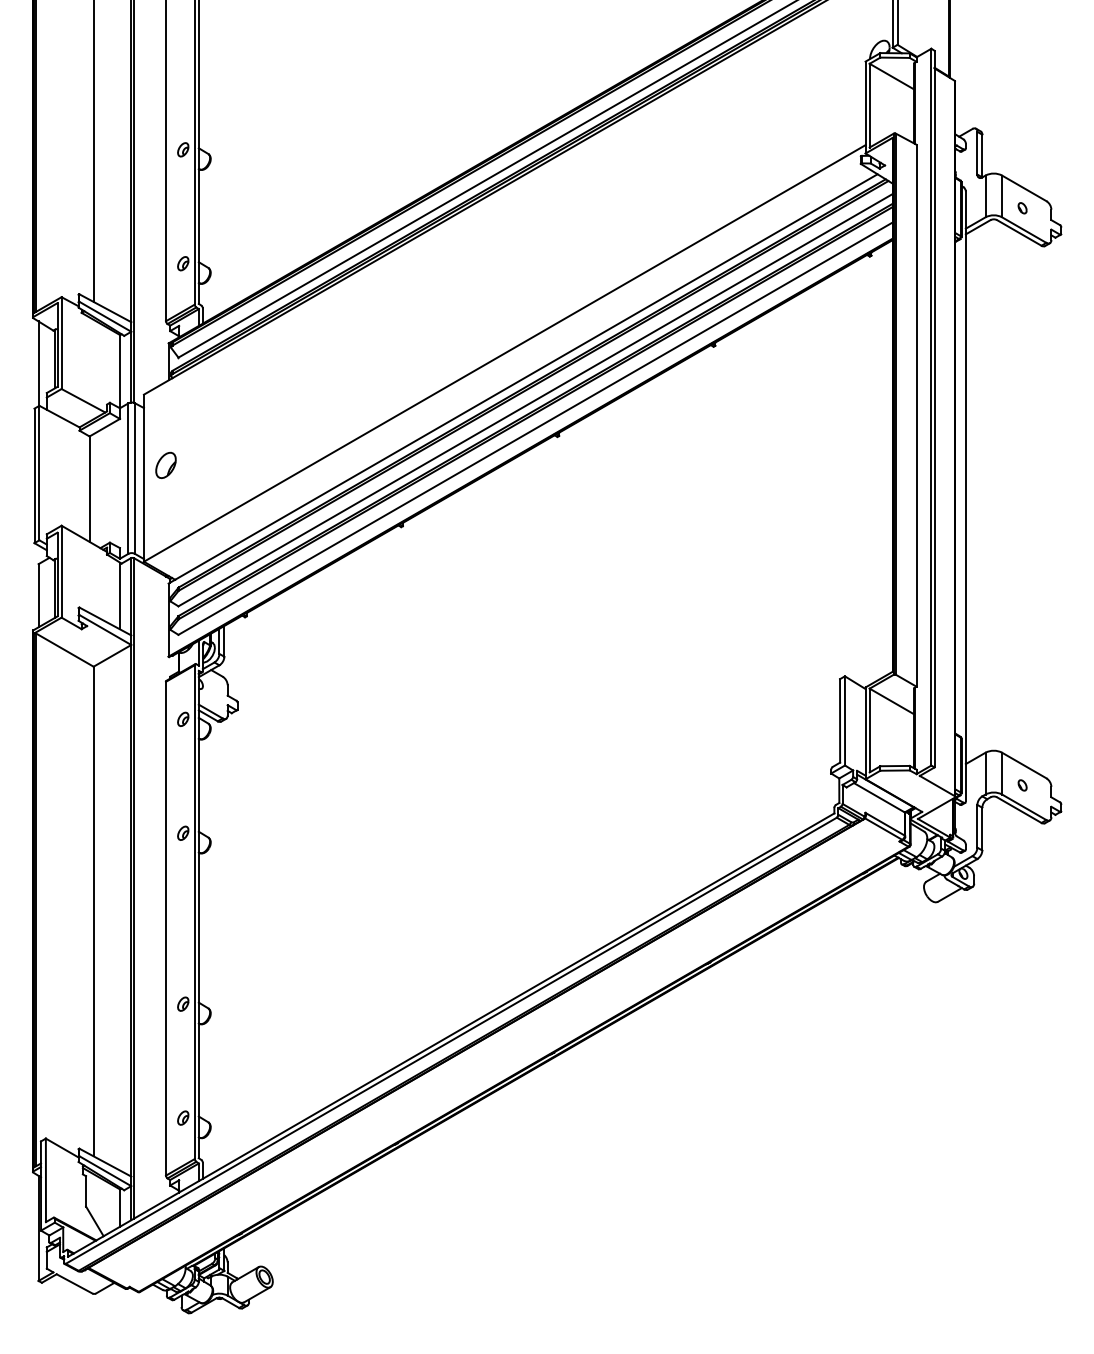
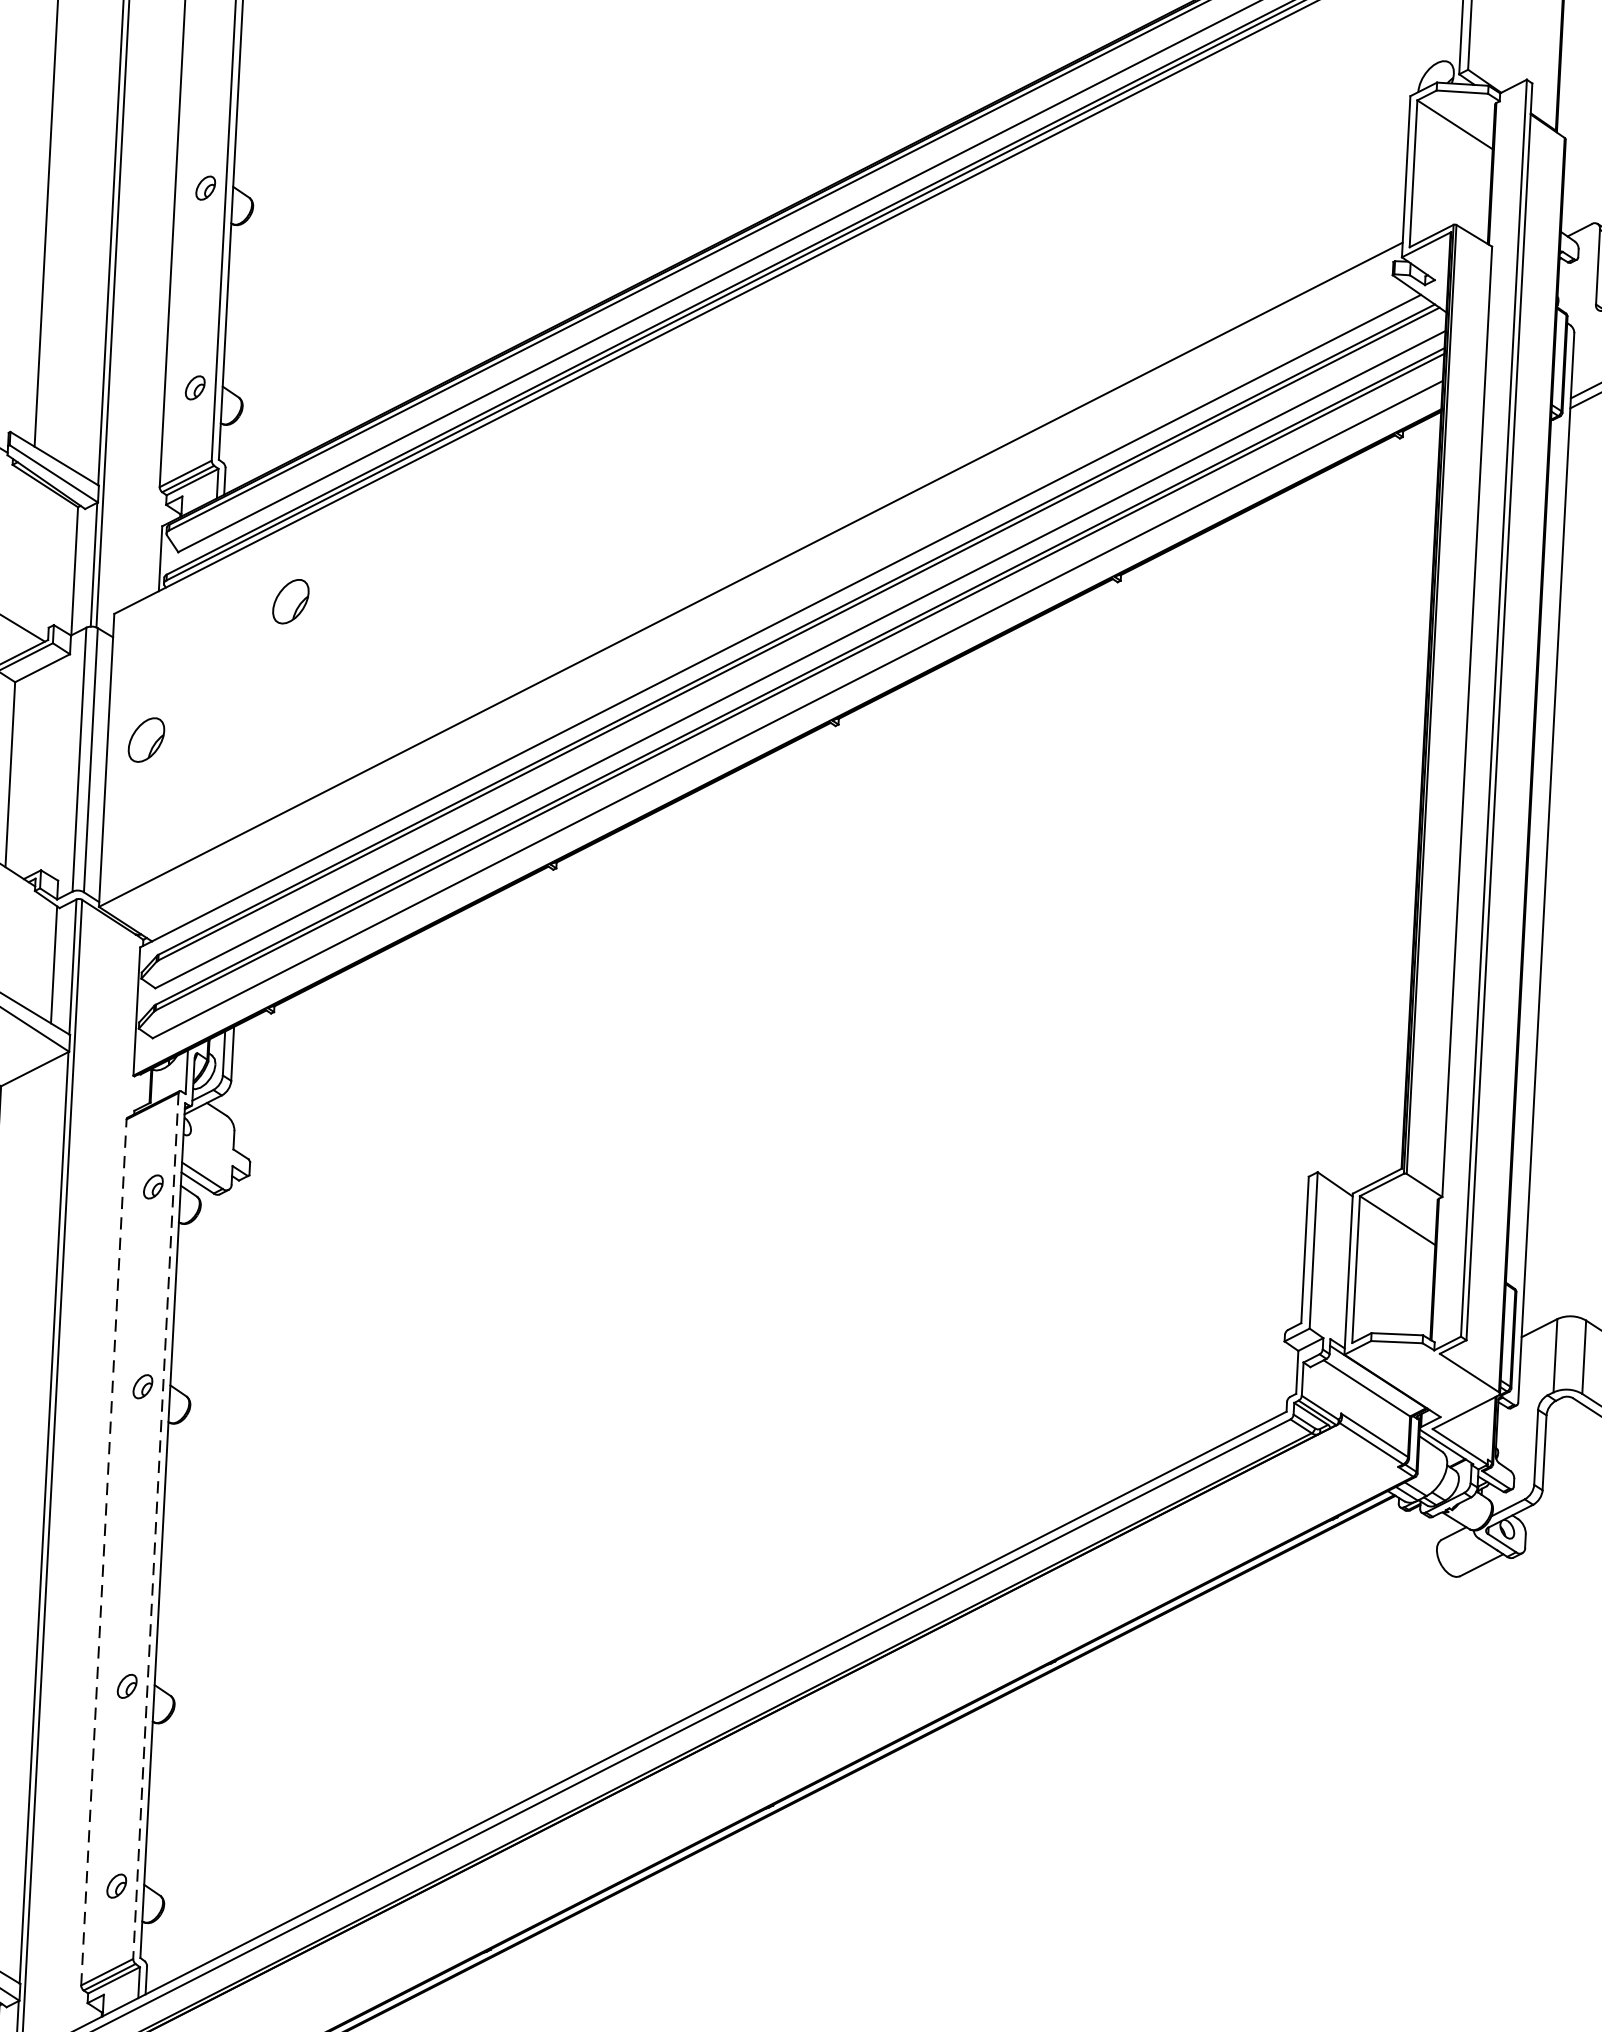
part: (243, 381) -> (290, 599), added
line: (194, 912) -> (155, 1526), solid -> dashed
line: (166, 928) -> (104, 1552), solid -> dashed

